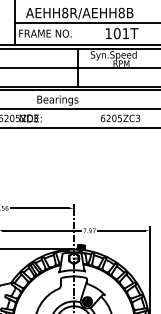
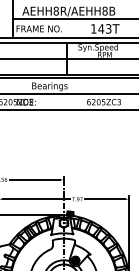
text: (121, 33) -> (104, 28), 101T -> 143T

